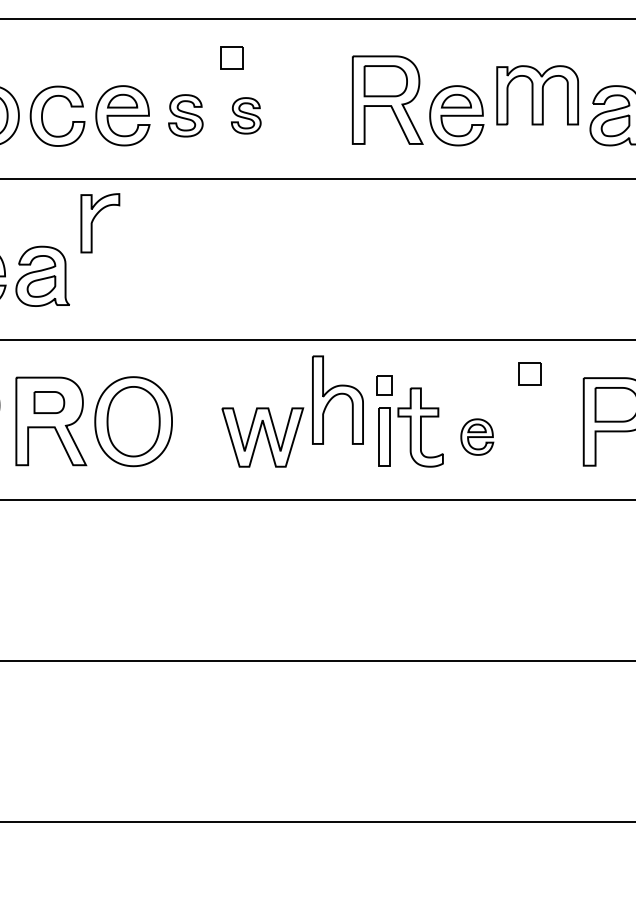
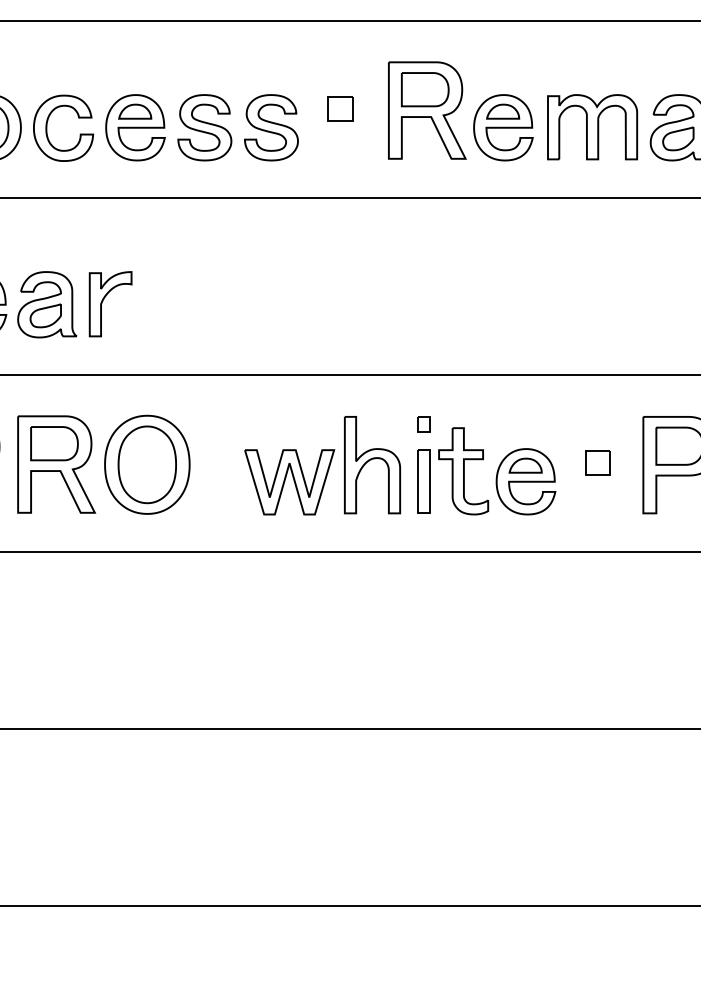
part: (231, 57) -> (340, 108), moved
part: (537, 95) -> (592, 127), moved
part: (185, 115) -> (204, 127), size x1.43
part: (246, 115) -> (271, 127), size x1.67
part: (93, 220) -> (103, 301), moved
part: (529, 373) -> (597, 462), moved
part: (384, 385) -> (423, 424), size x0.71
part: (337, 400) -> (372, 465), moved
part: (49, 402) -> (54, 443), size x1.43
part: (476, 436) -> (525, 481), size x1.67

